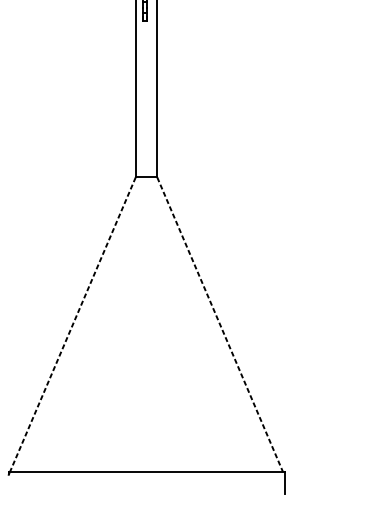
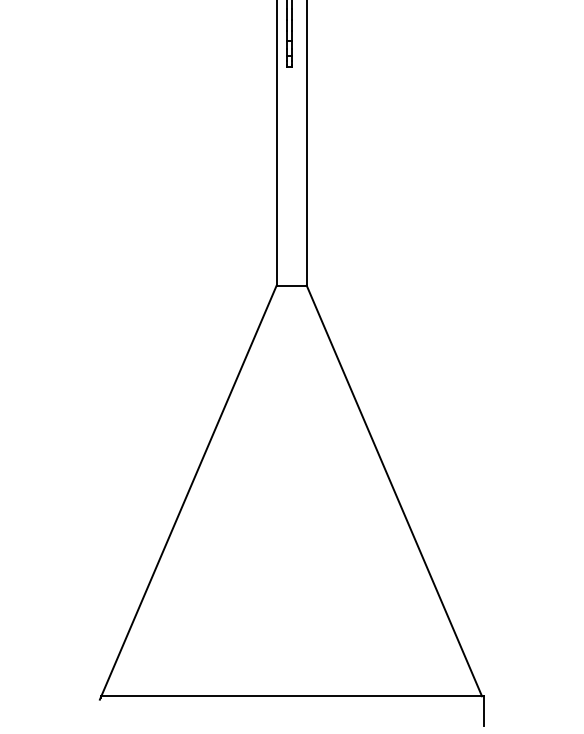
line: (72, 325) -> (188, 491), dashed -> solid
line: (220, 325) -> (394, 491), dashed -> solid

